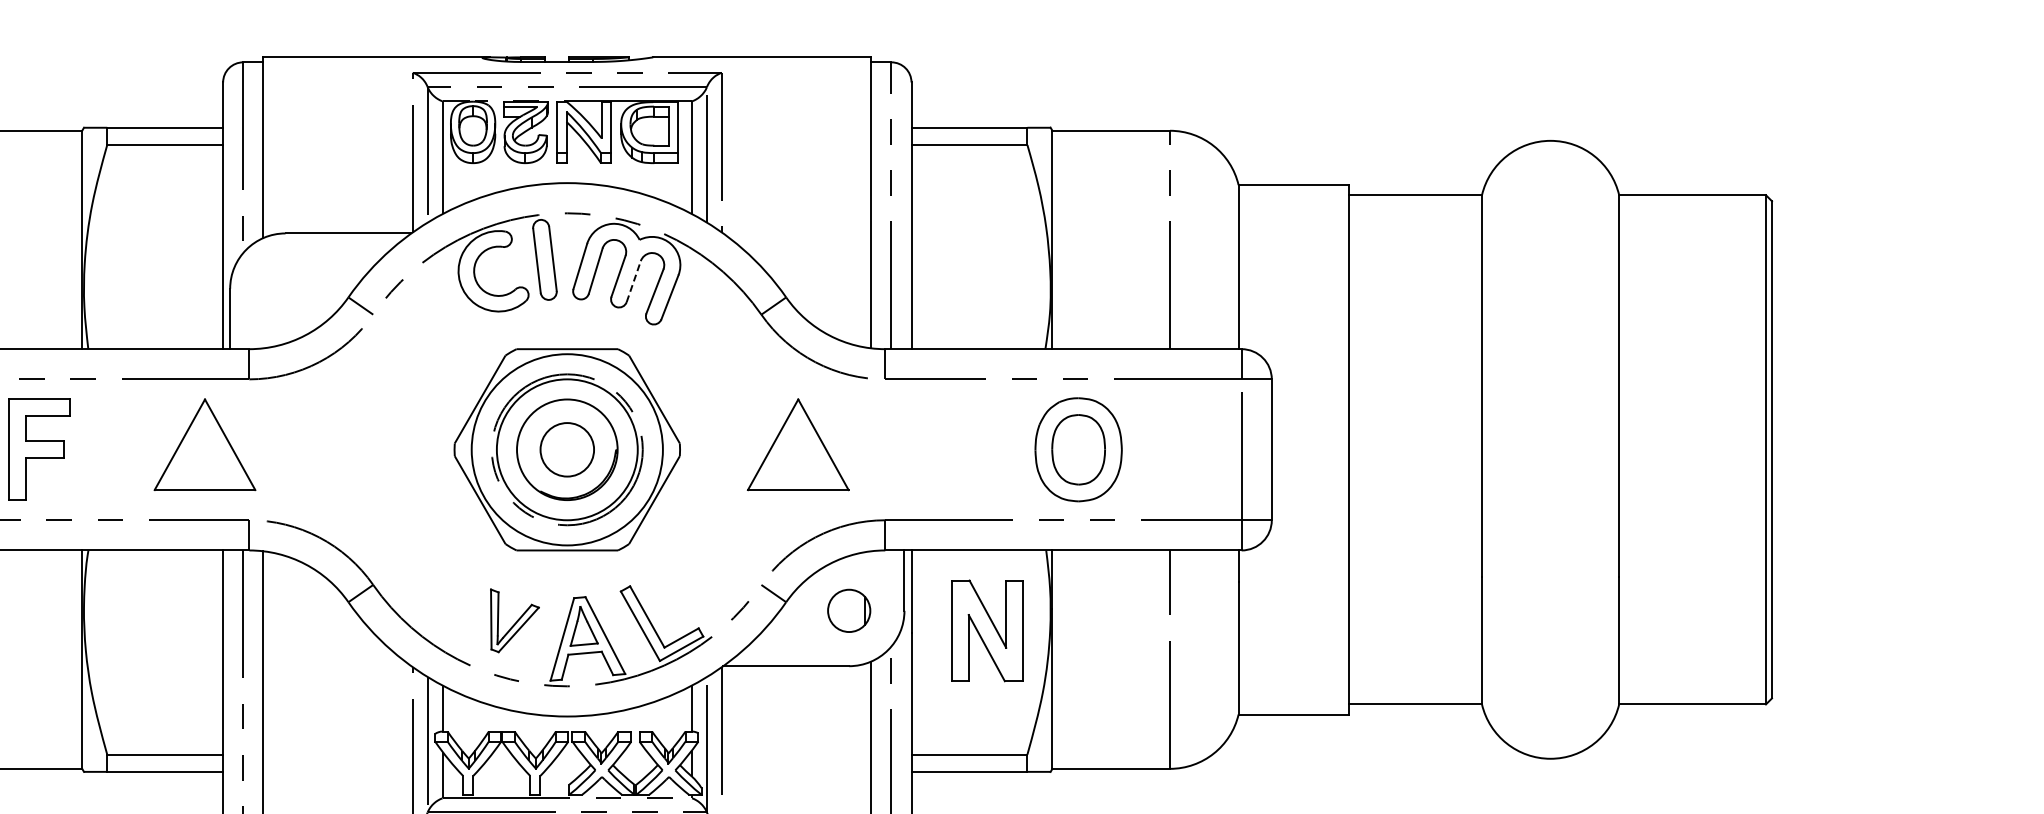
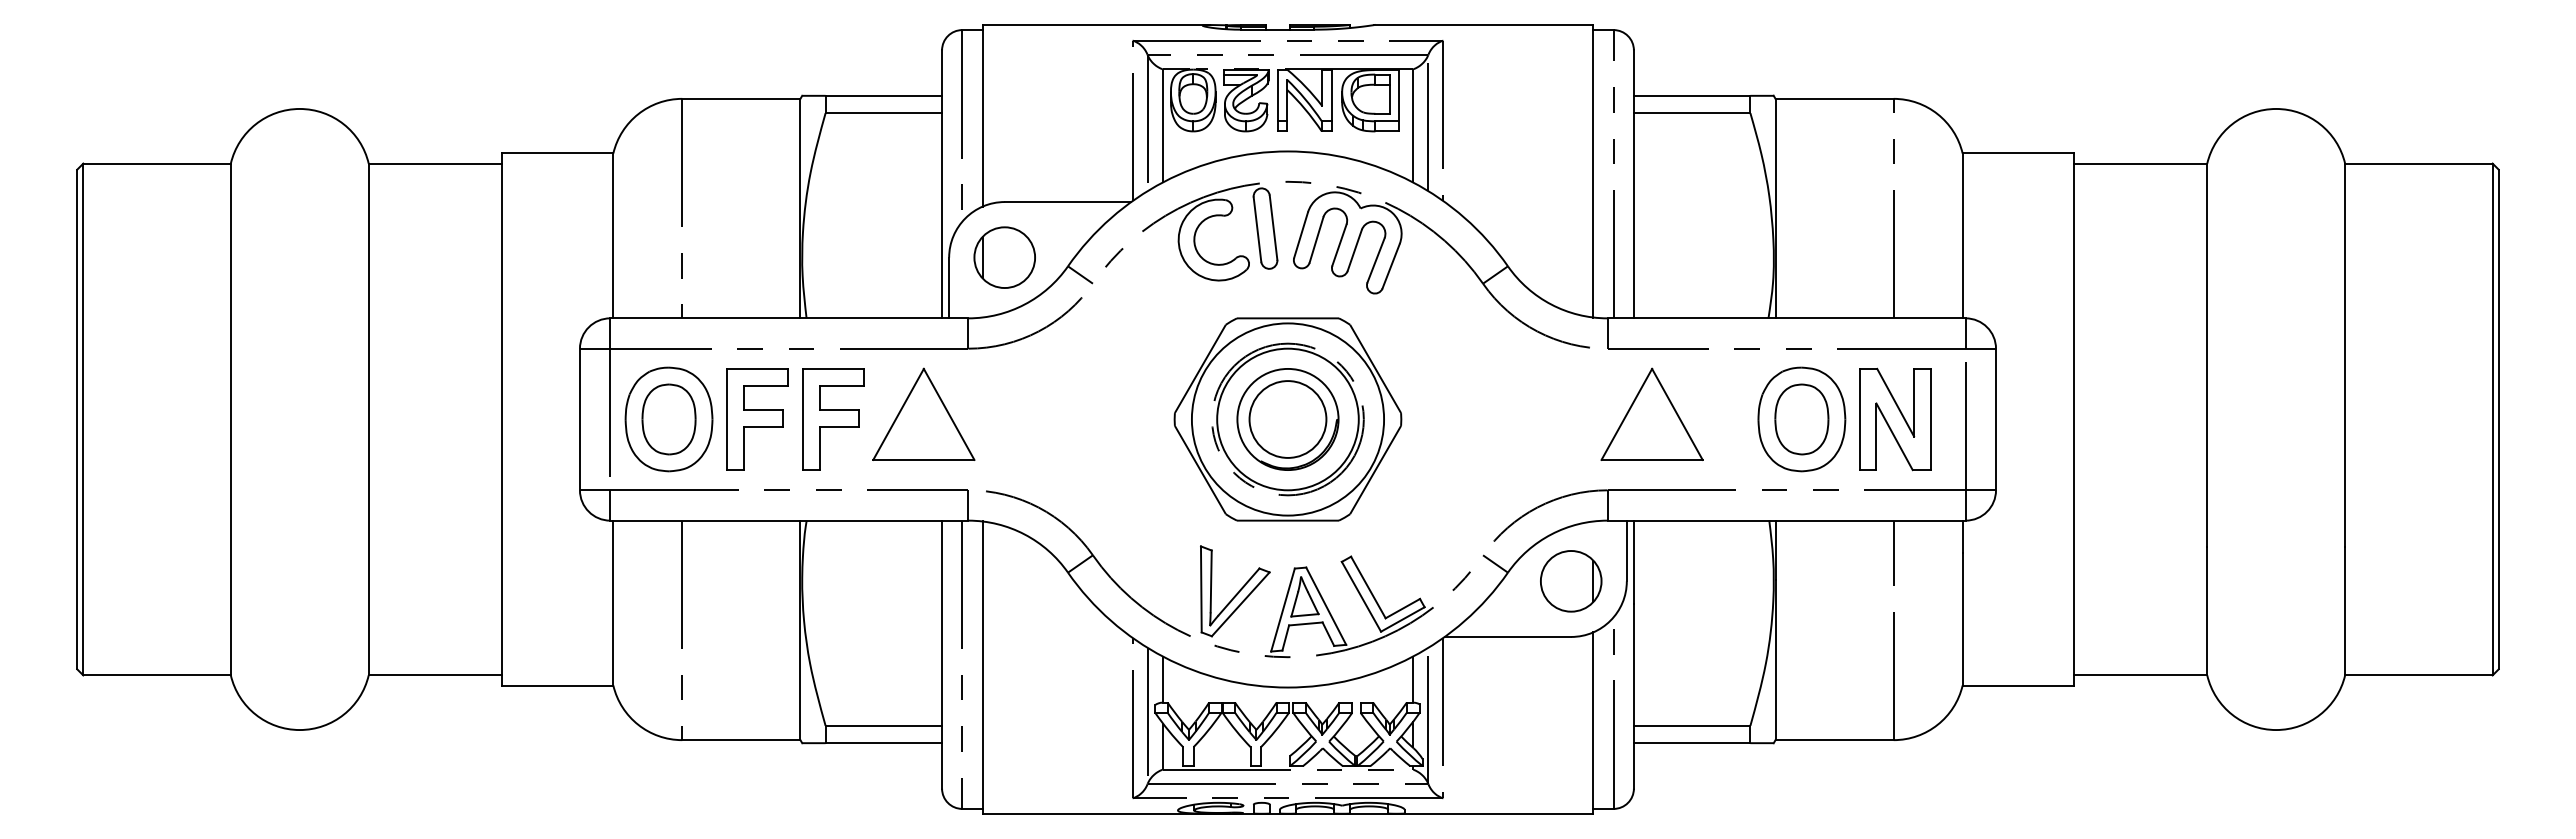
line: (633, 281) -> (1354, 250), dashed -> solid
part: (285, 288) -> (1004, 257), added
part: (797, 443) -> (1651, 413), moved
part: (115, 449) -> (833, 419), added
circle: (566, 449) -> (1287, 419), size x1.43
part: (849, 611) -> (1571, 581), size x1.43
part: (515, 620) -> (1235, 591), size x1.43
part: (987, 630) -> (1895, 419), moved

